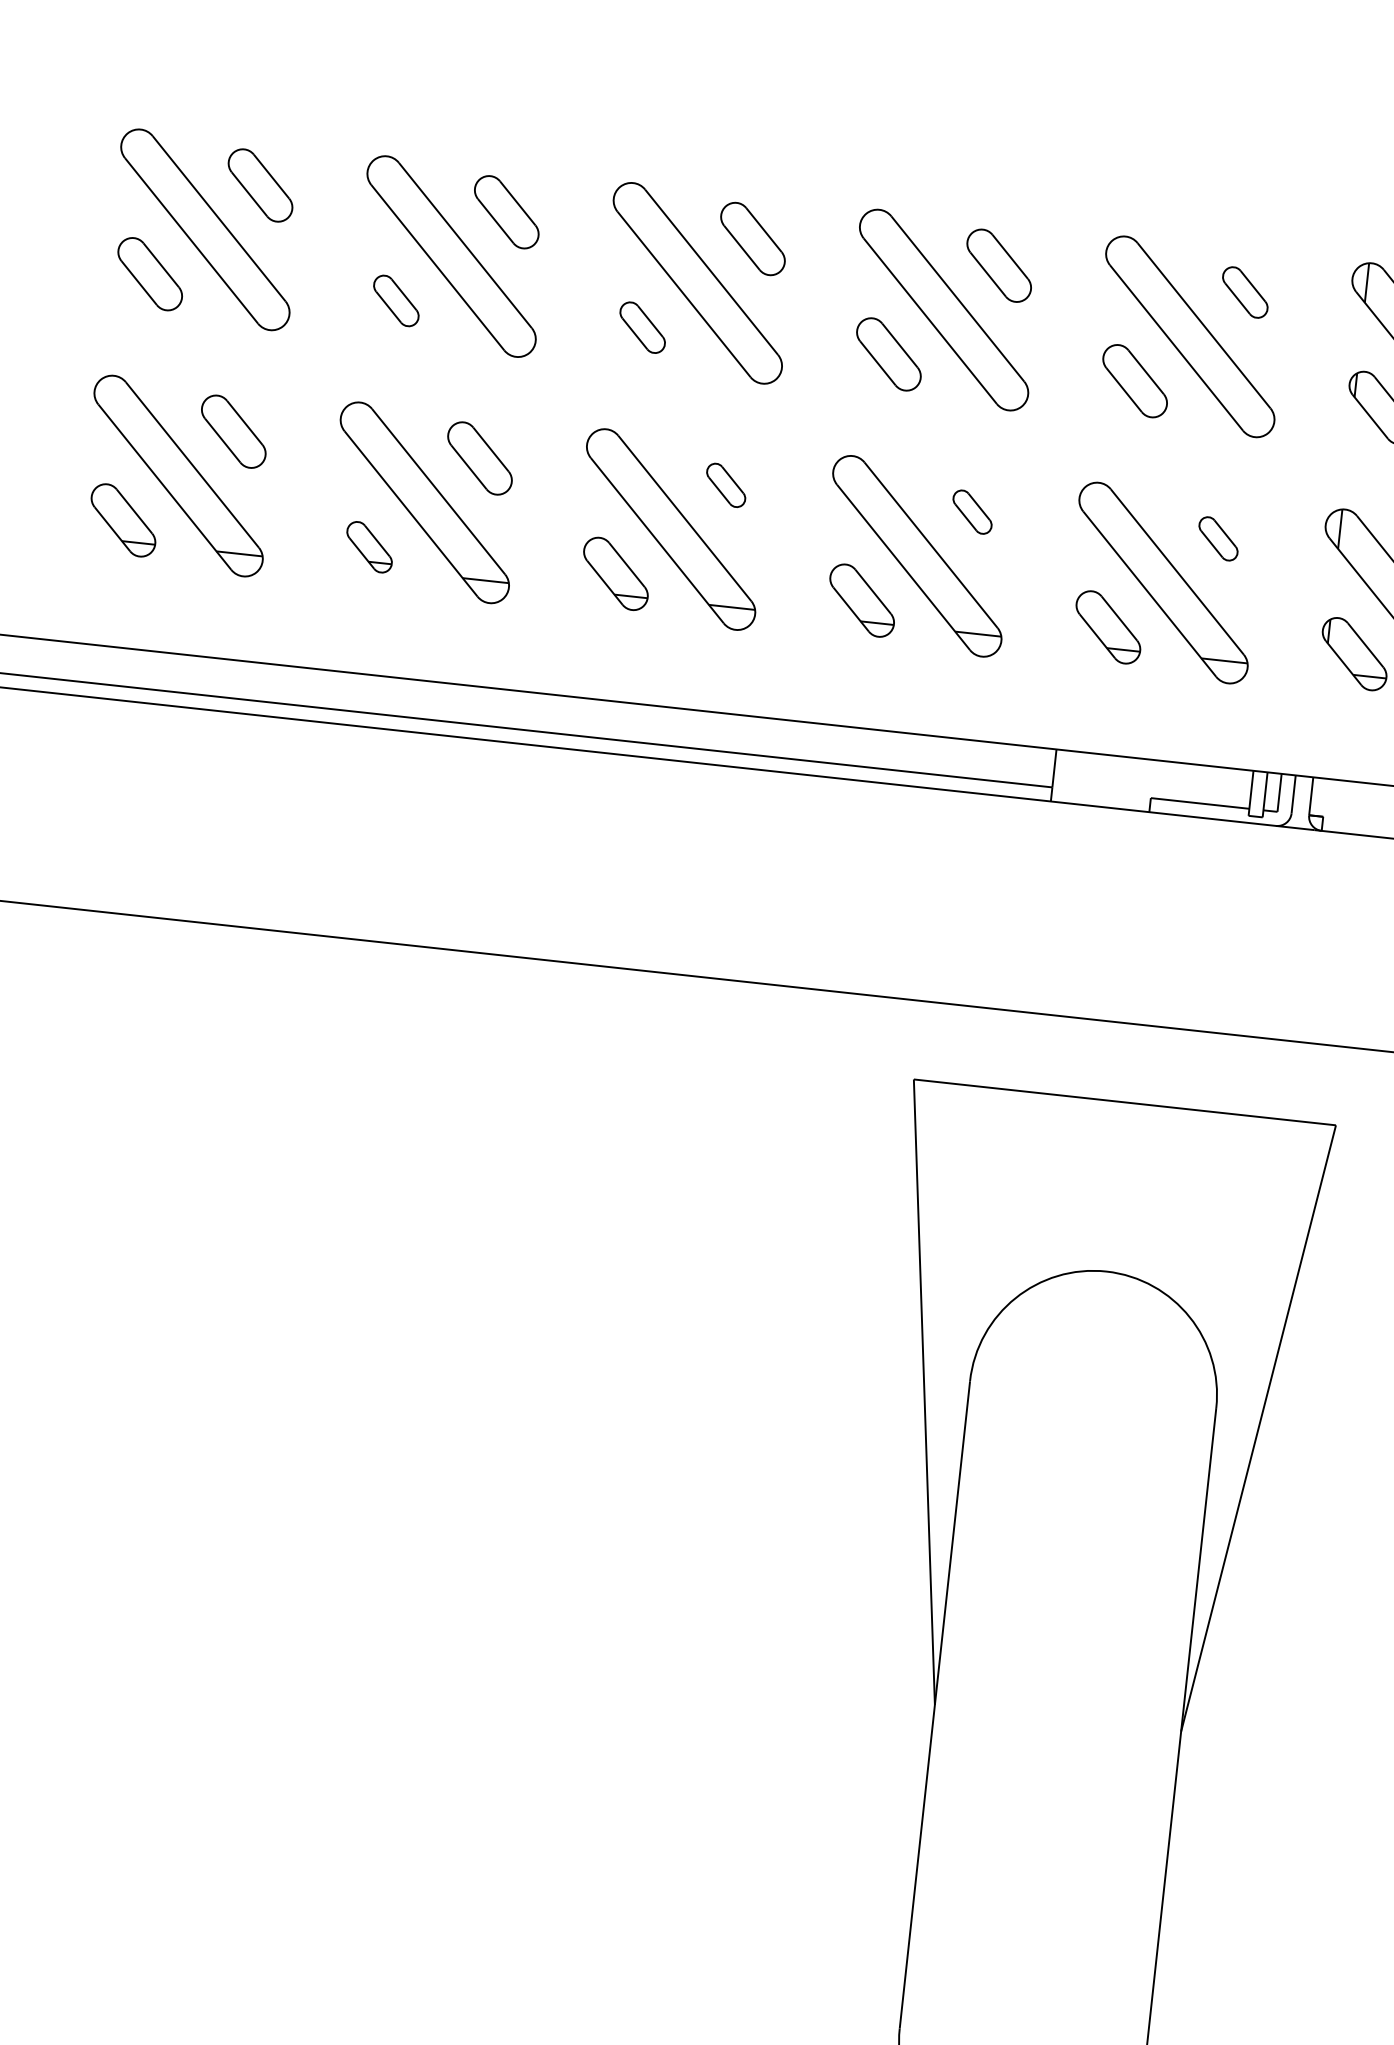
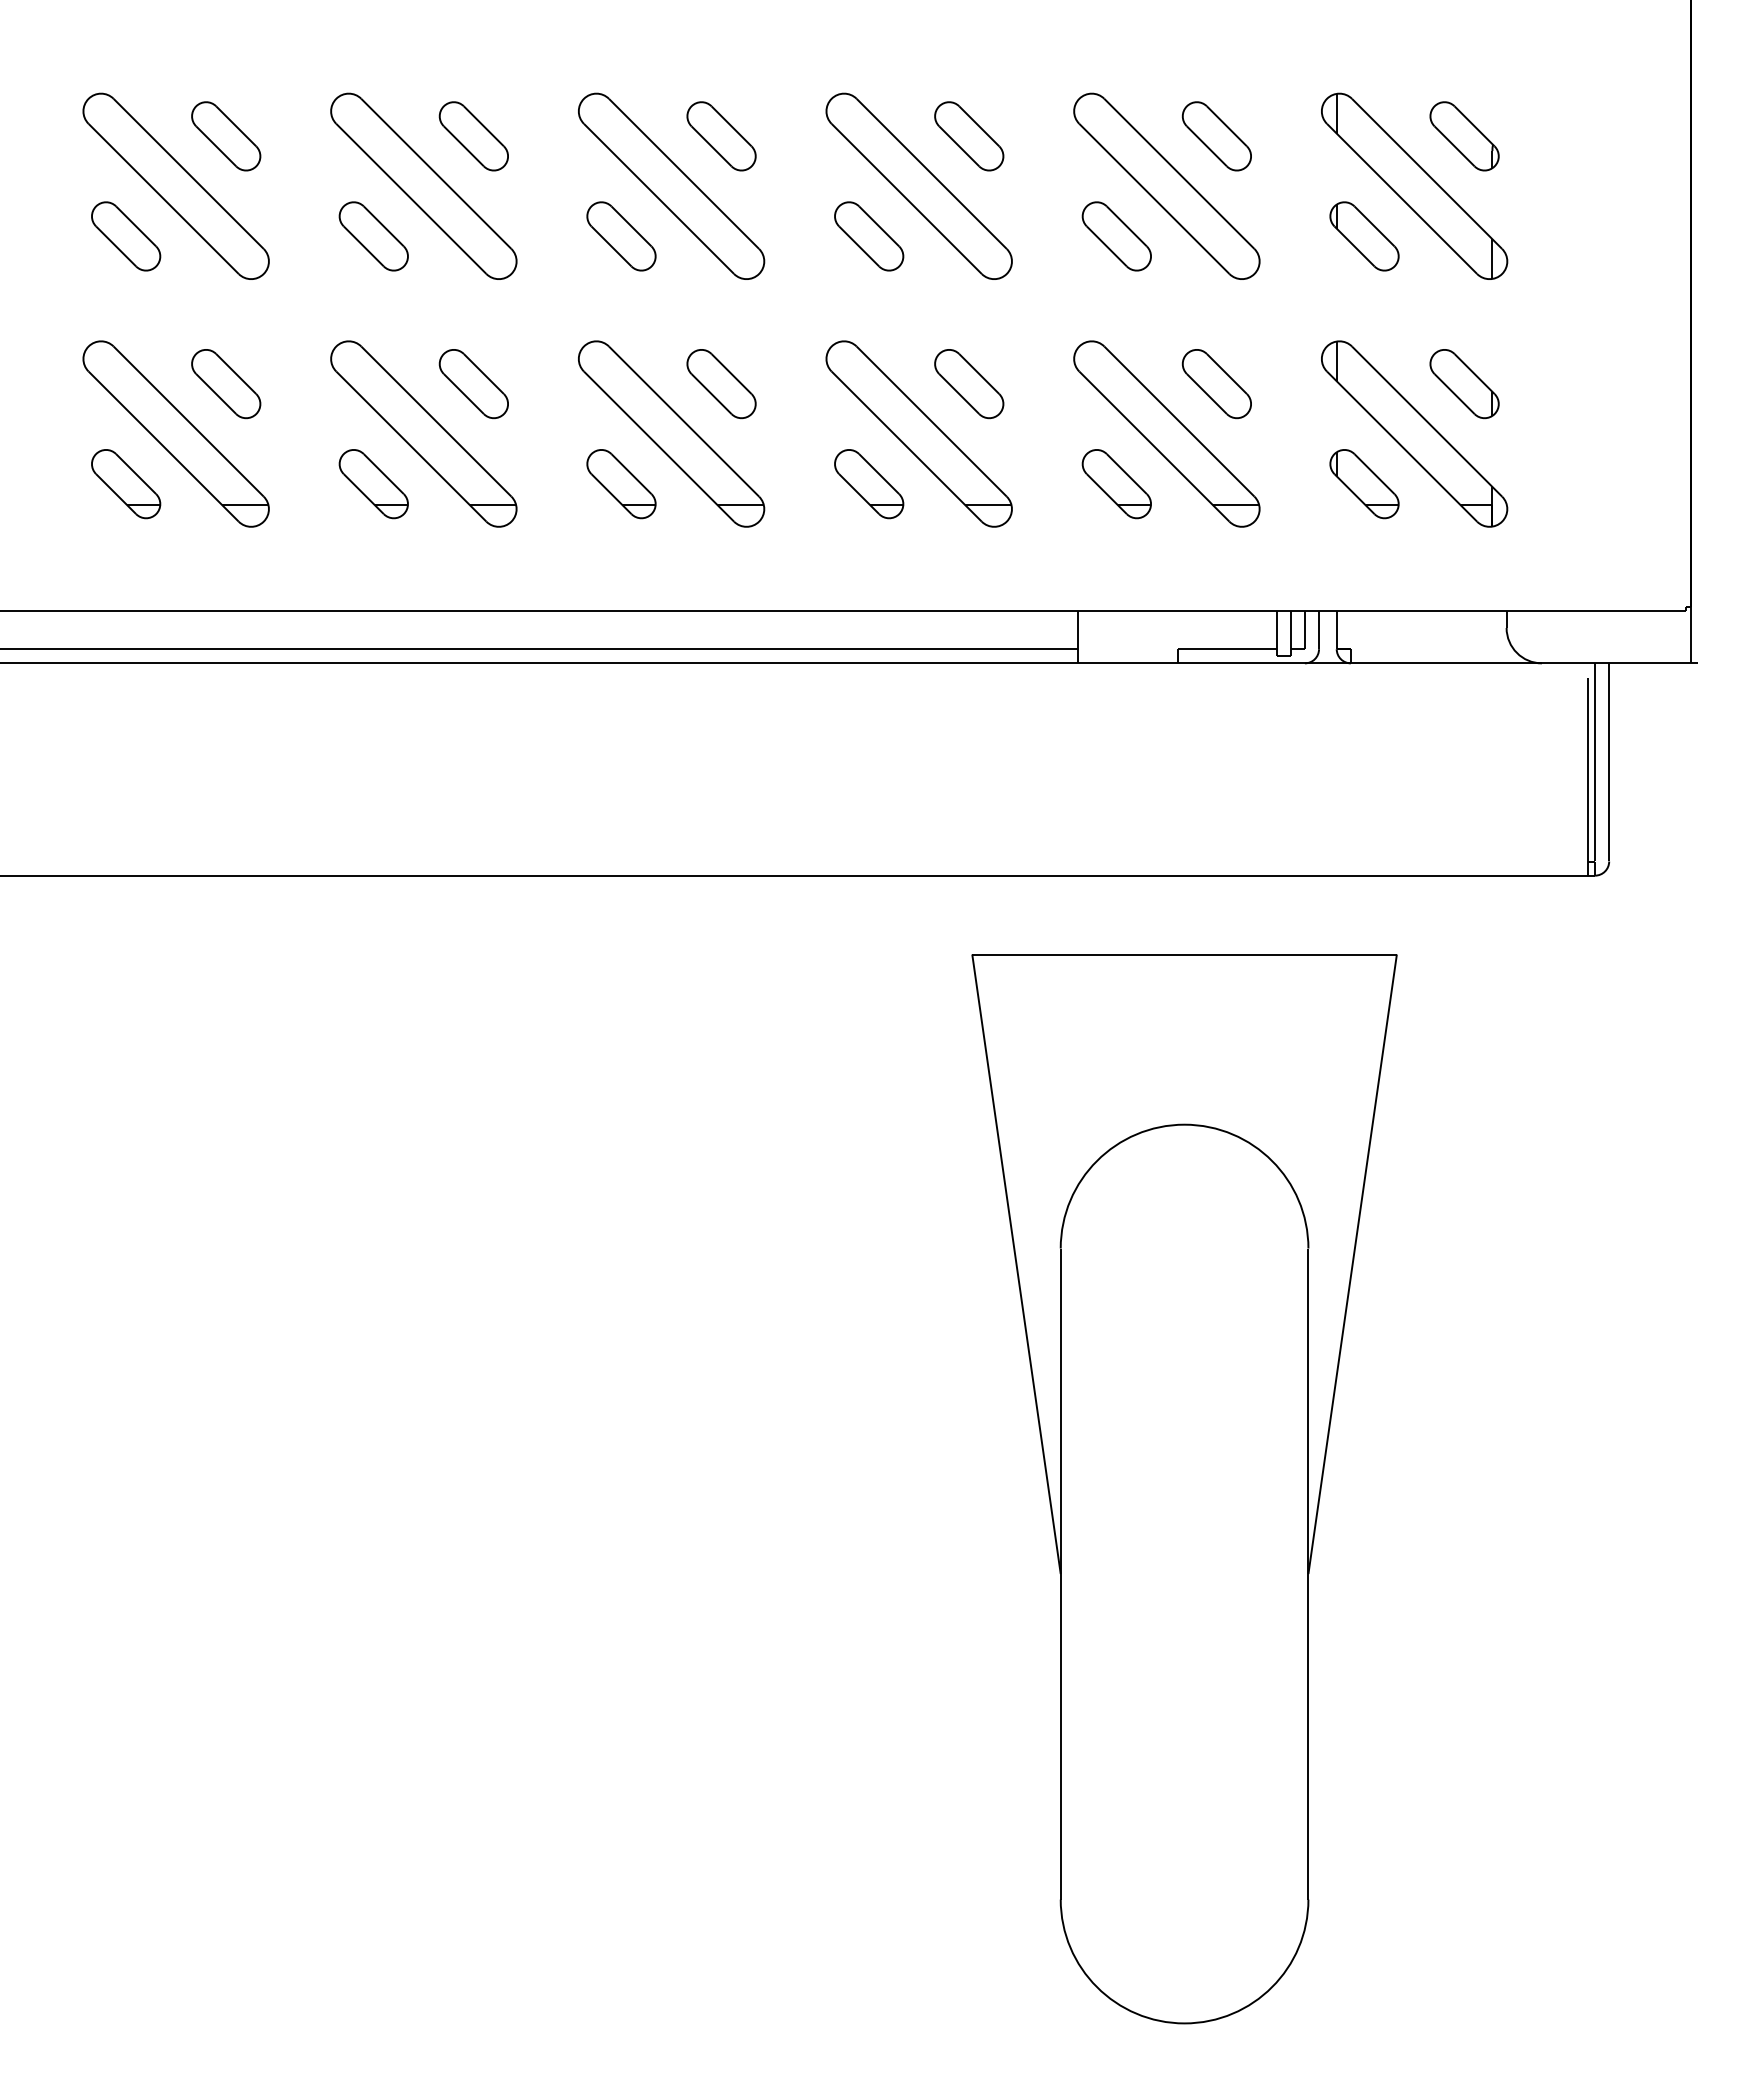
part: (1245, 292) -> (1216, 136), size x1.43
part: (396, 300) -> (373, 236), size x1.43
part: (642, 327) -> (621, 236), size x1.43
part: (726, 485) -> (721, 384), size x1.67
part: (972, 512) -> (969, 384), size x1.67
part: (1218, 539) -> (1216, 384), size x1.67
part: (369, 547) -> (373, 484), size x1.43

